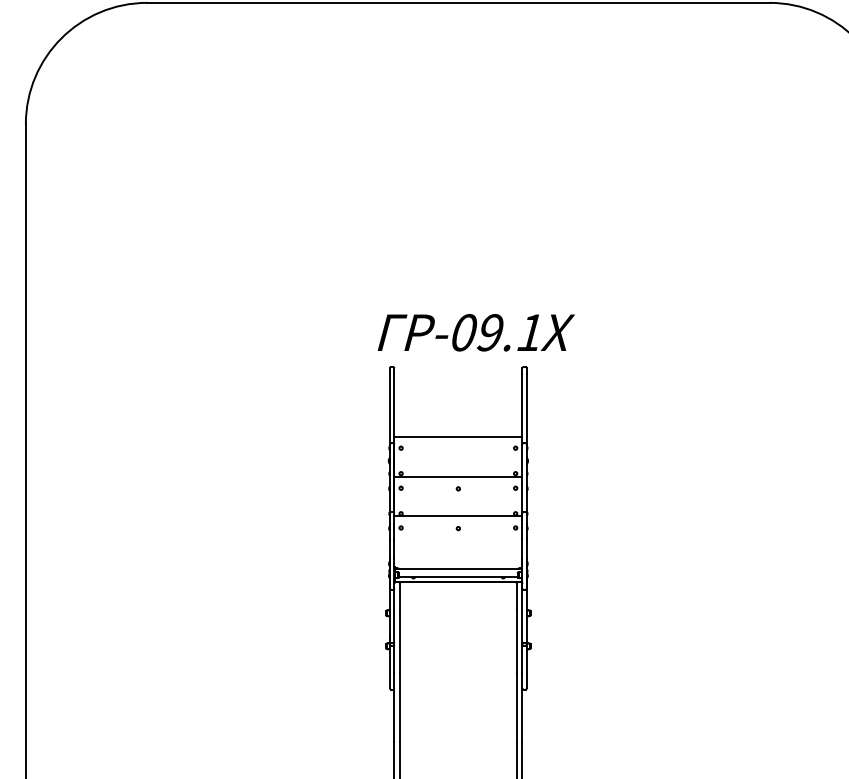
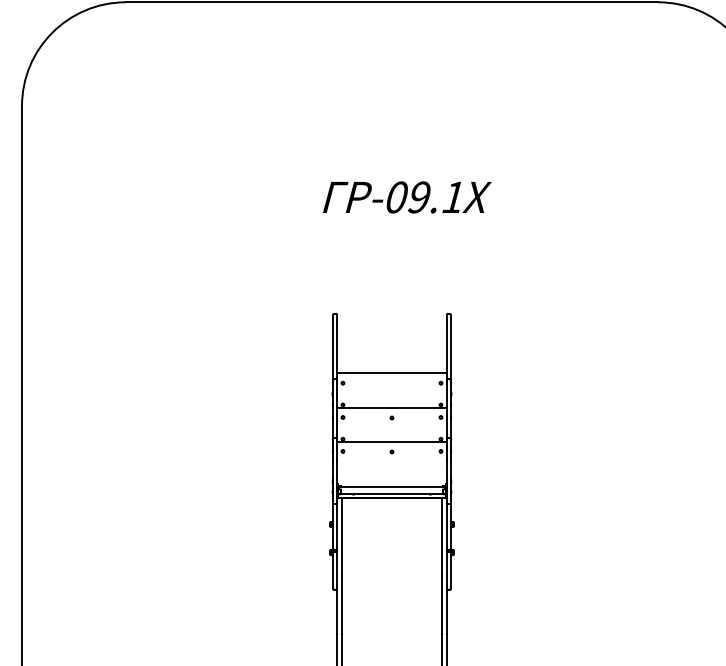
text: (476, 332) -> (407, 197), moved

